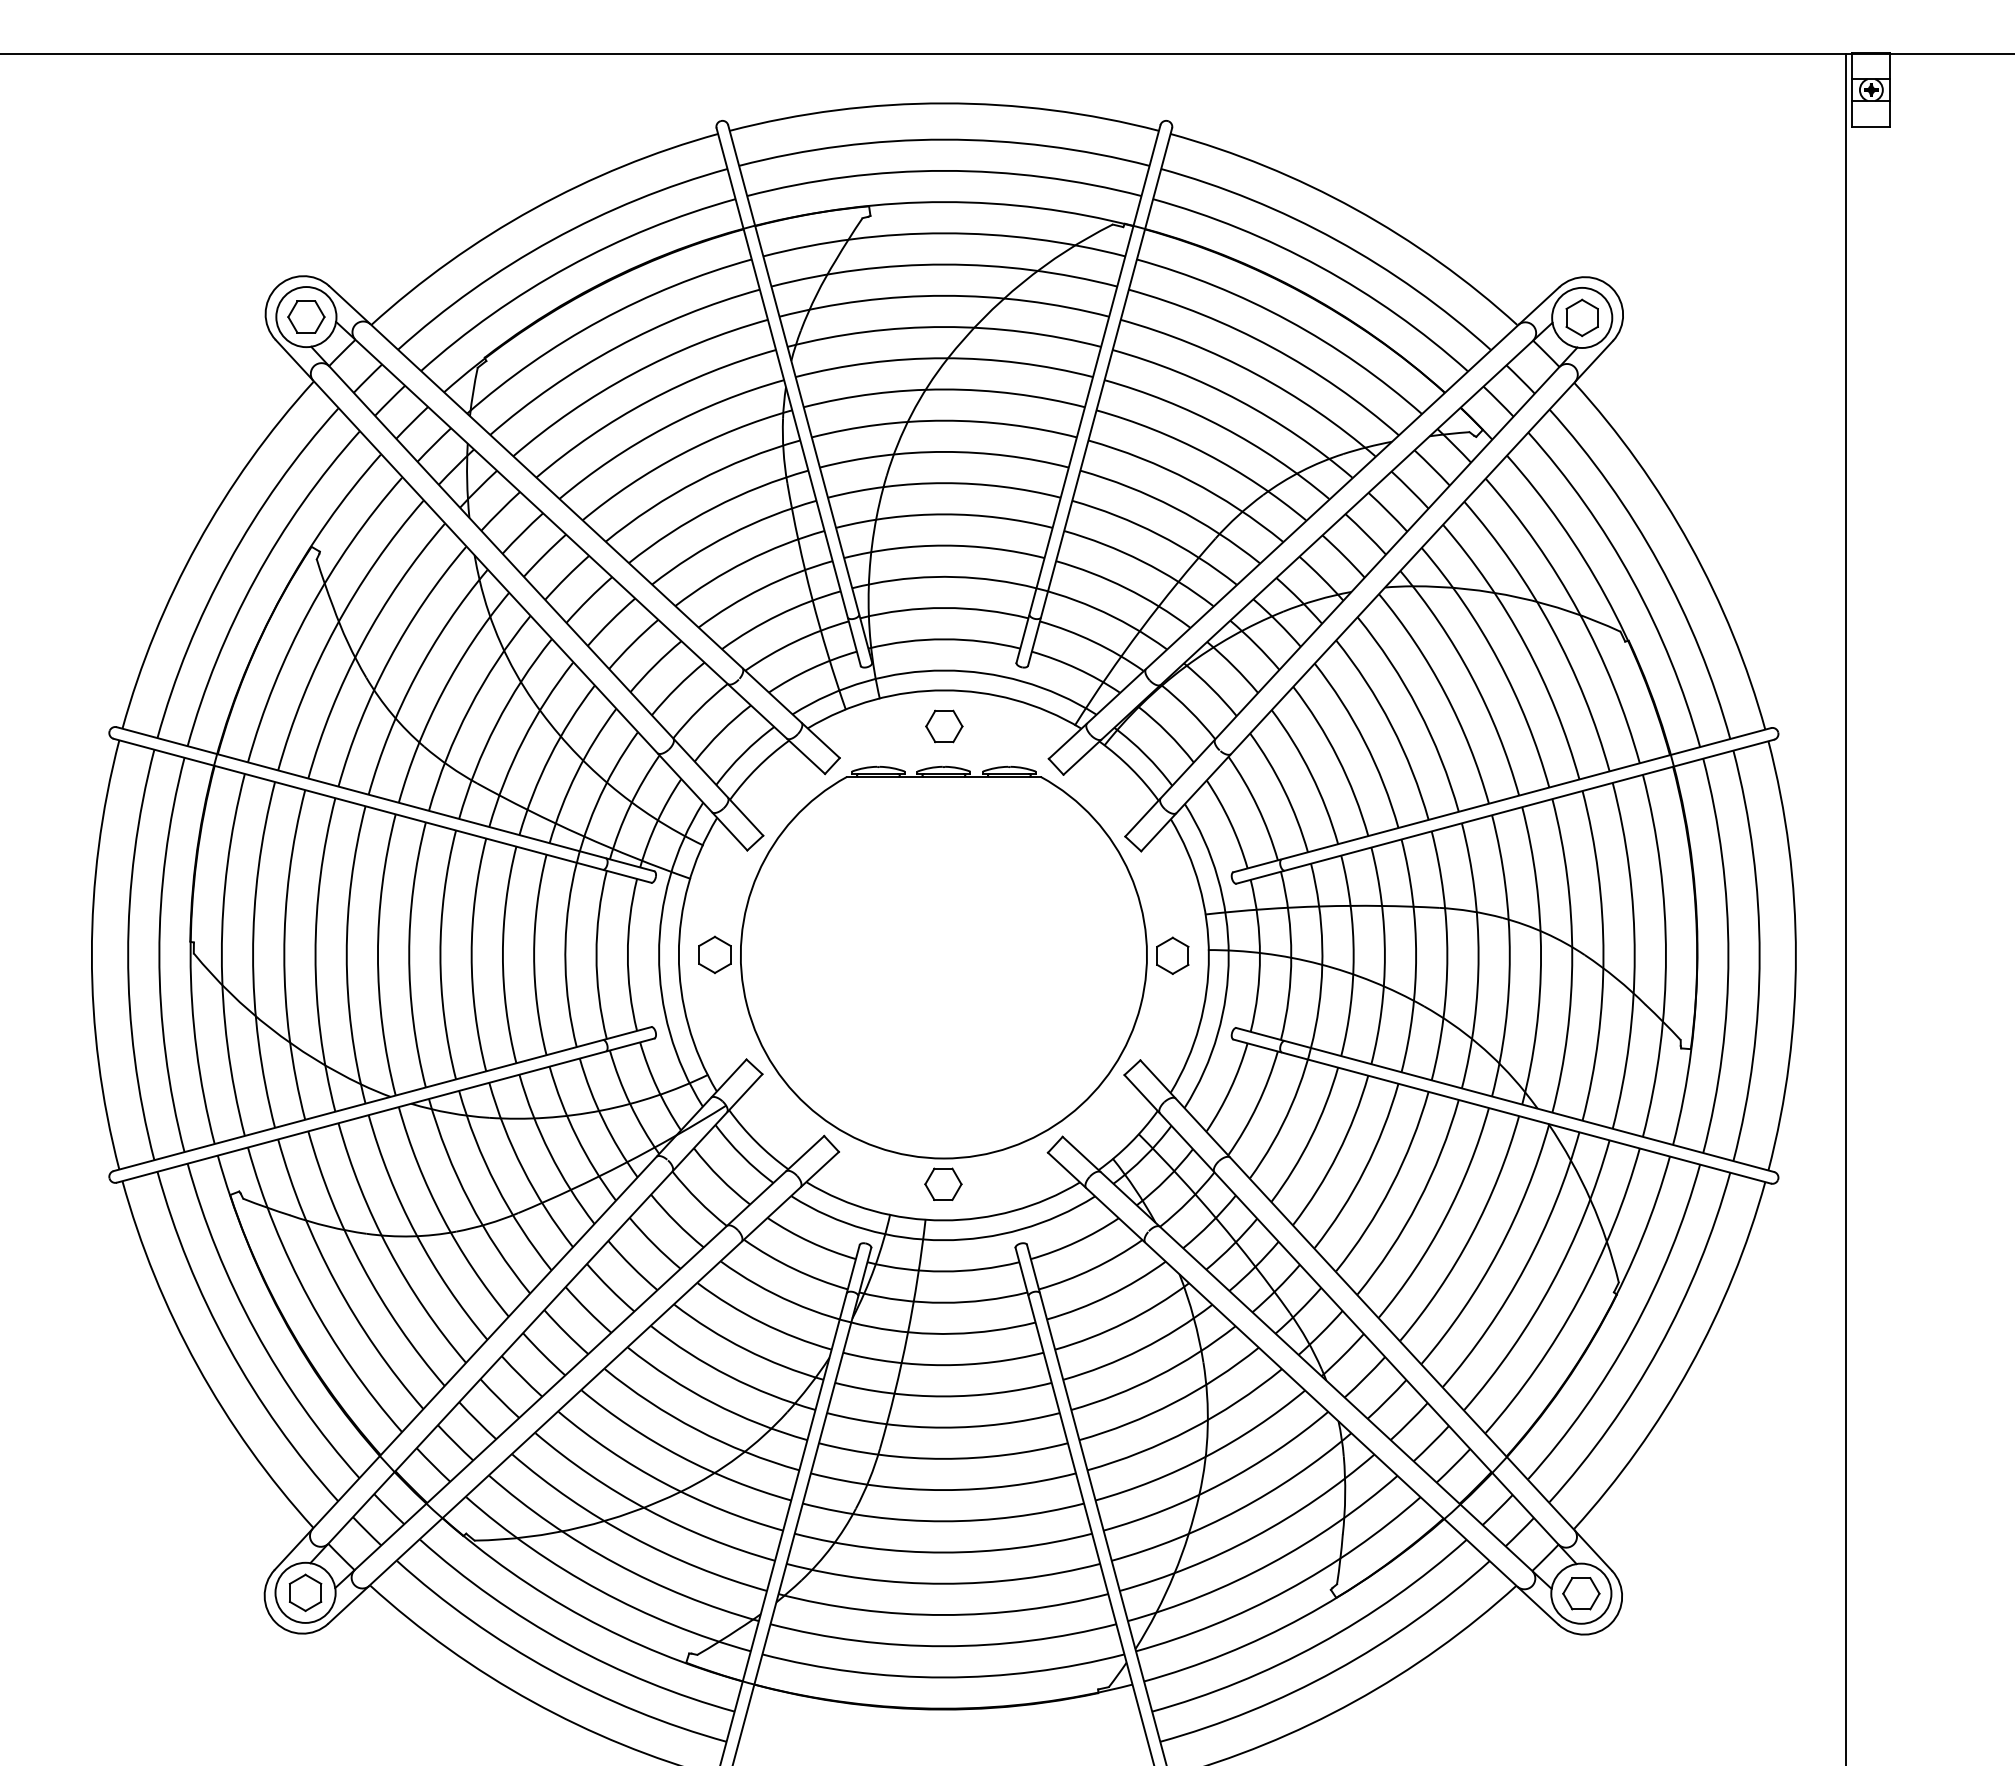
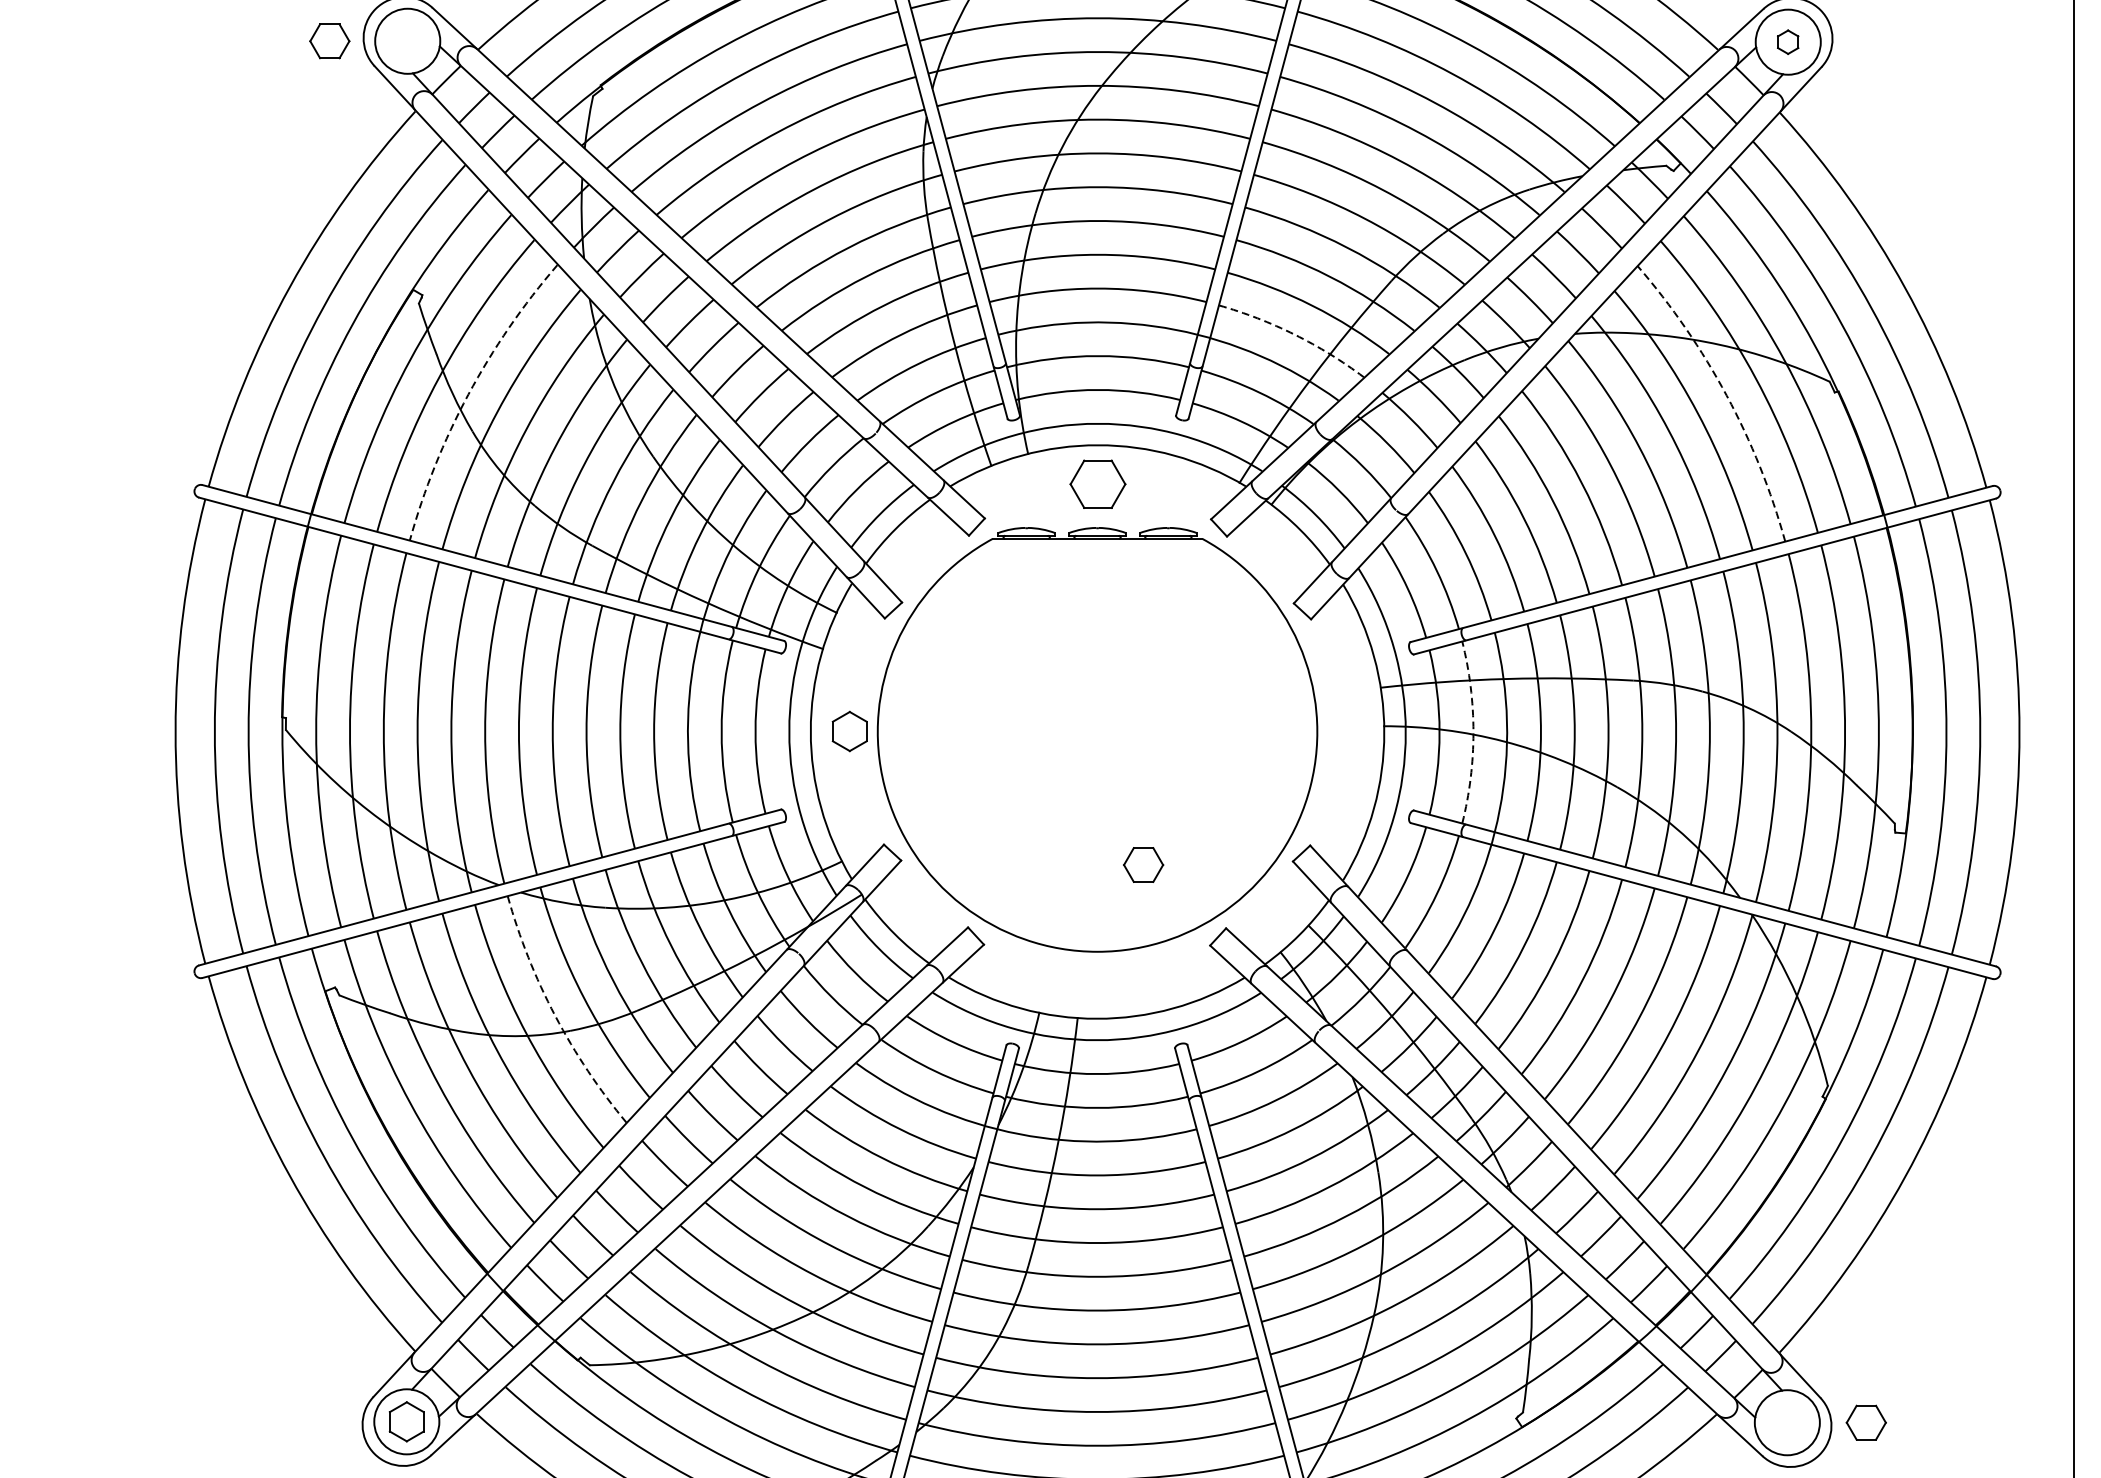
part: (306, 316) -> (329, 40), moved
part: (1581, 317) -> (1787, 41), size x0.6
arc: (1126, 588) -> (1295, 334), solid -> dashed
arc: (362, 643) -> (468, 394), solid -> dashed
arc: (1525, 644) -> (1726, 395), solid -> dashed
part: (944, 726) -> (1098, 484), size x1.4
part: (1172, 955) -> (1344, 732), removed
arc: (1291, 955) -> (1473, 732), solid -> dashed
part: (943, 1183) -> (1143, 864), moved
arc: (442, 1217) -> (554, 1015), solid -> dashed
part: (1581, 1593) -> (1866, 1422), moved

